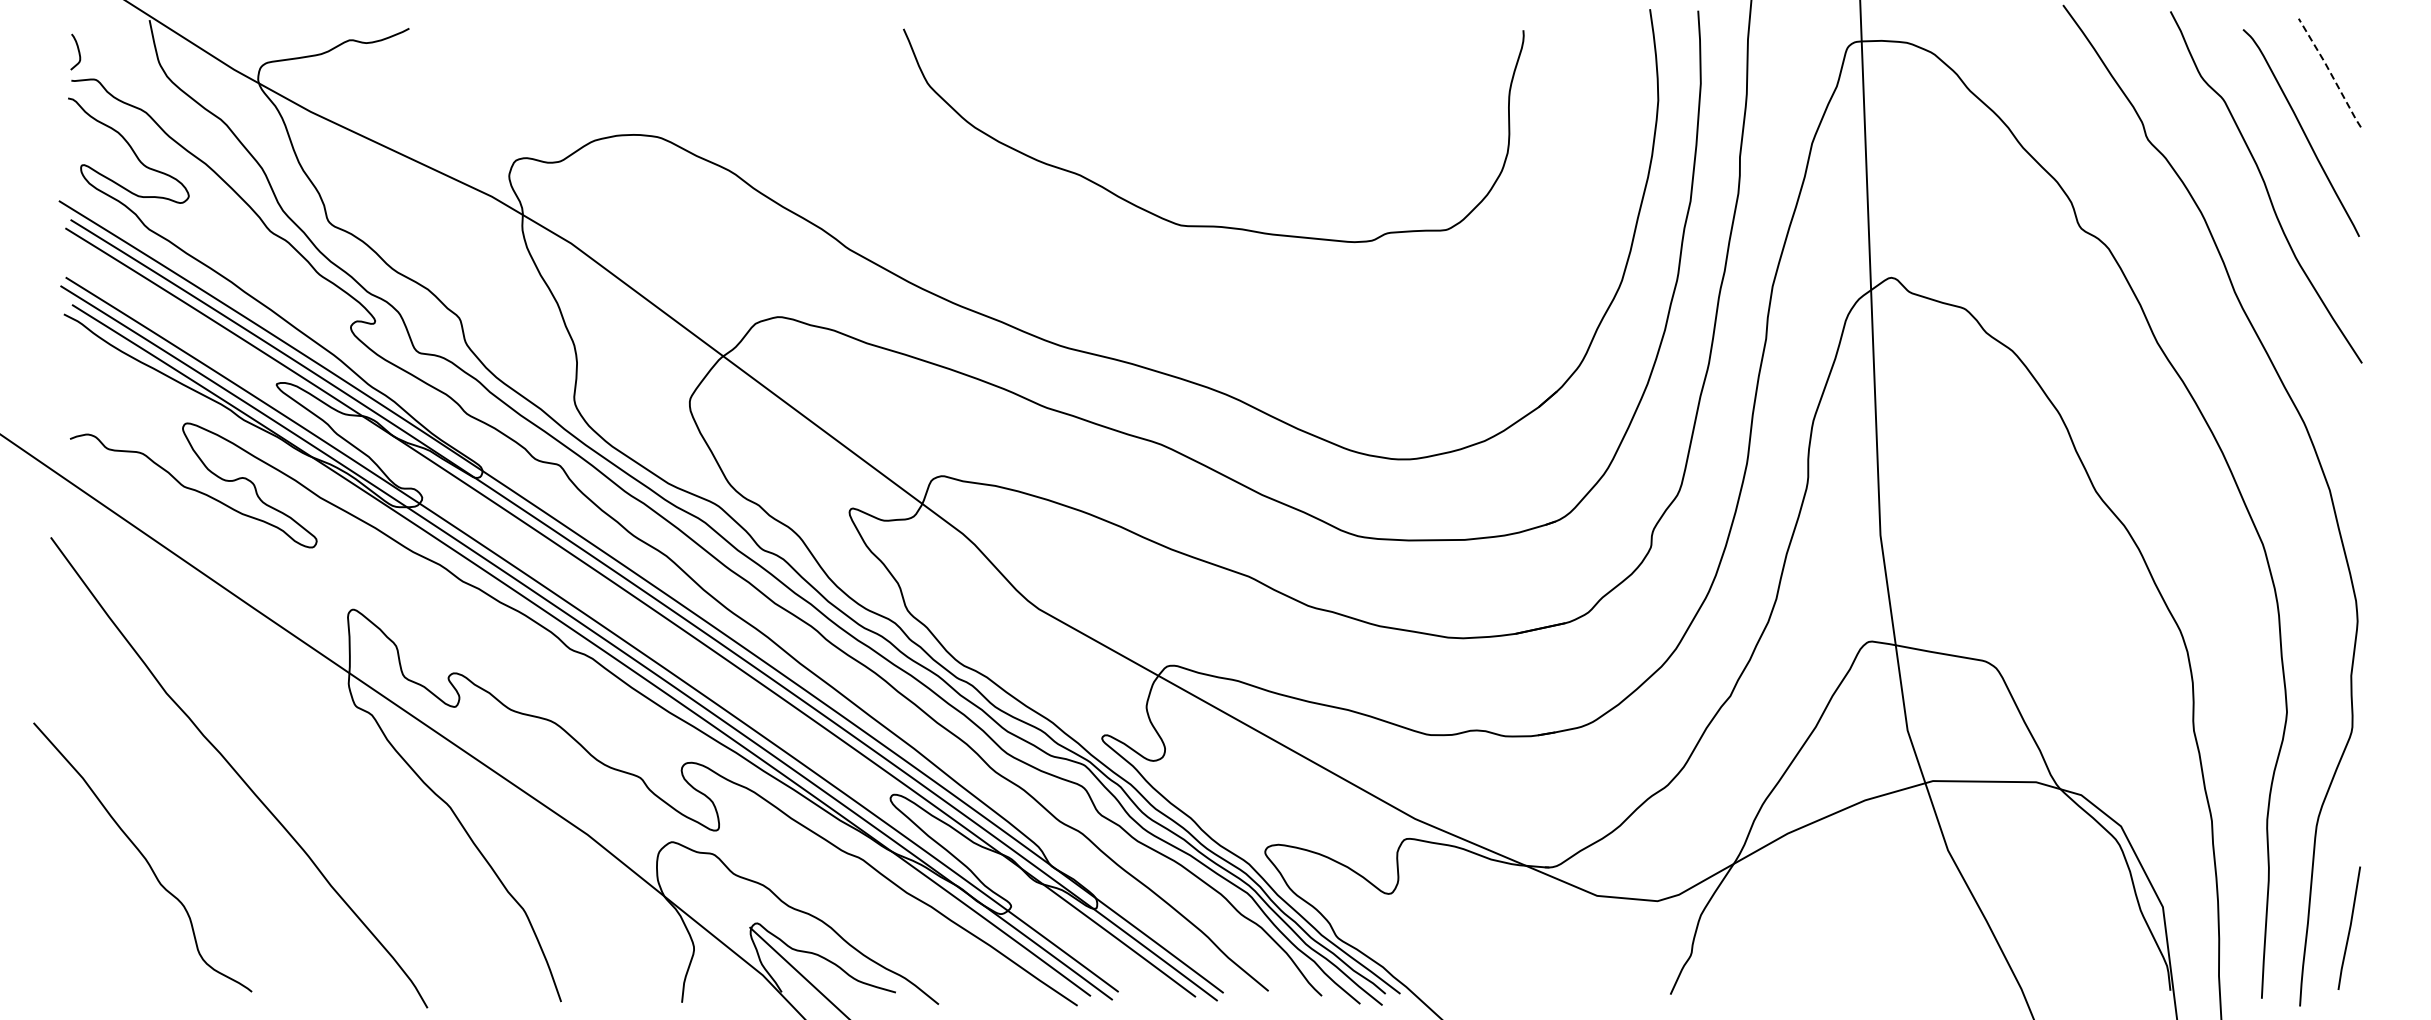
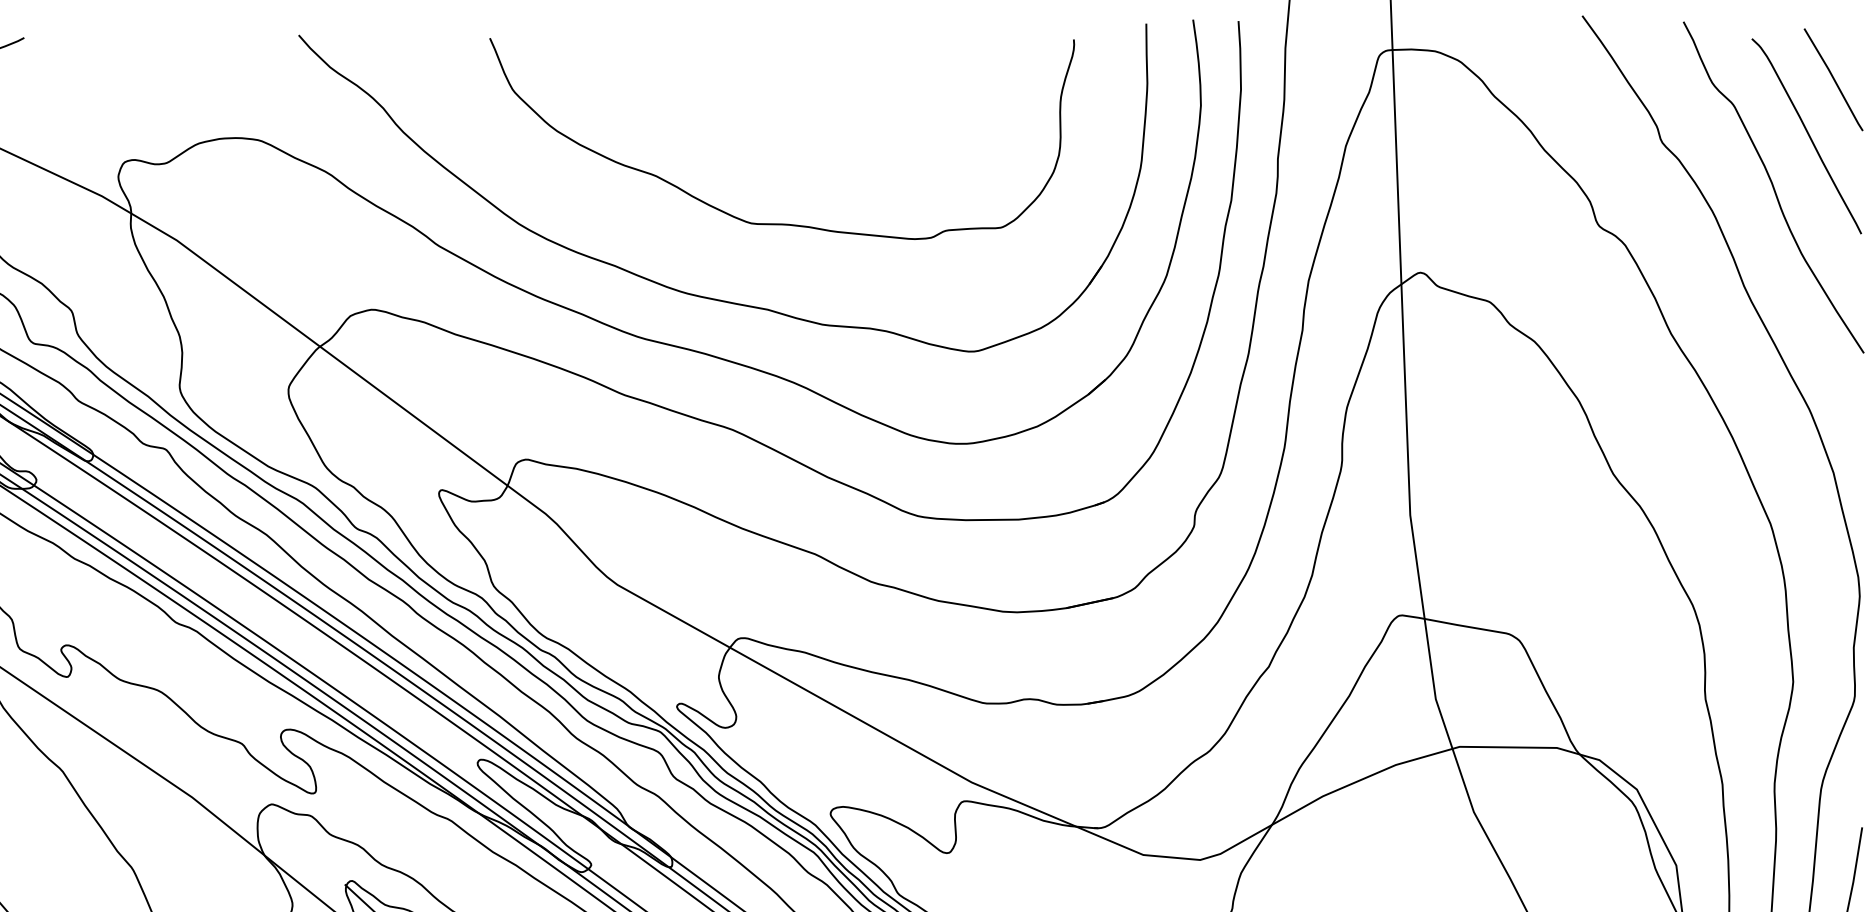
line: (2330, 72) -> (1834, 79), dashed -> solid
part: (1125, 301) -> (698, 295), added

